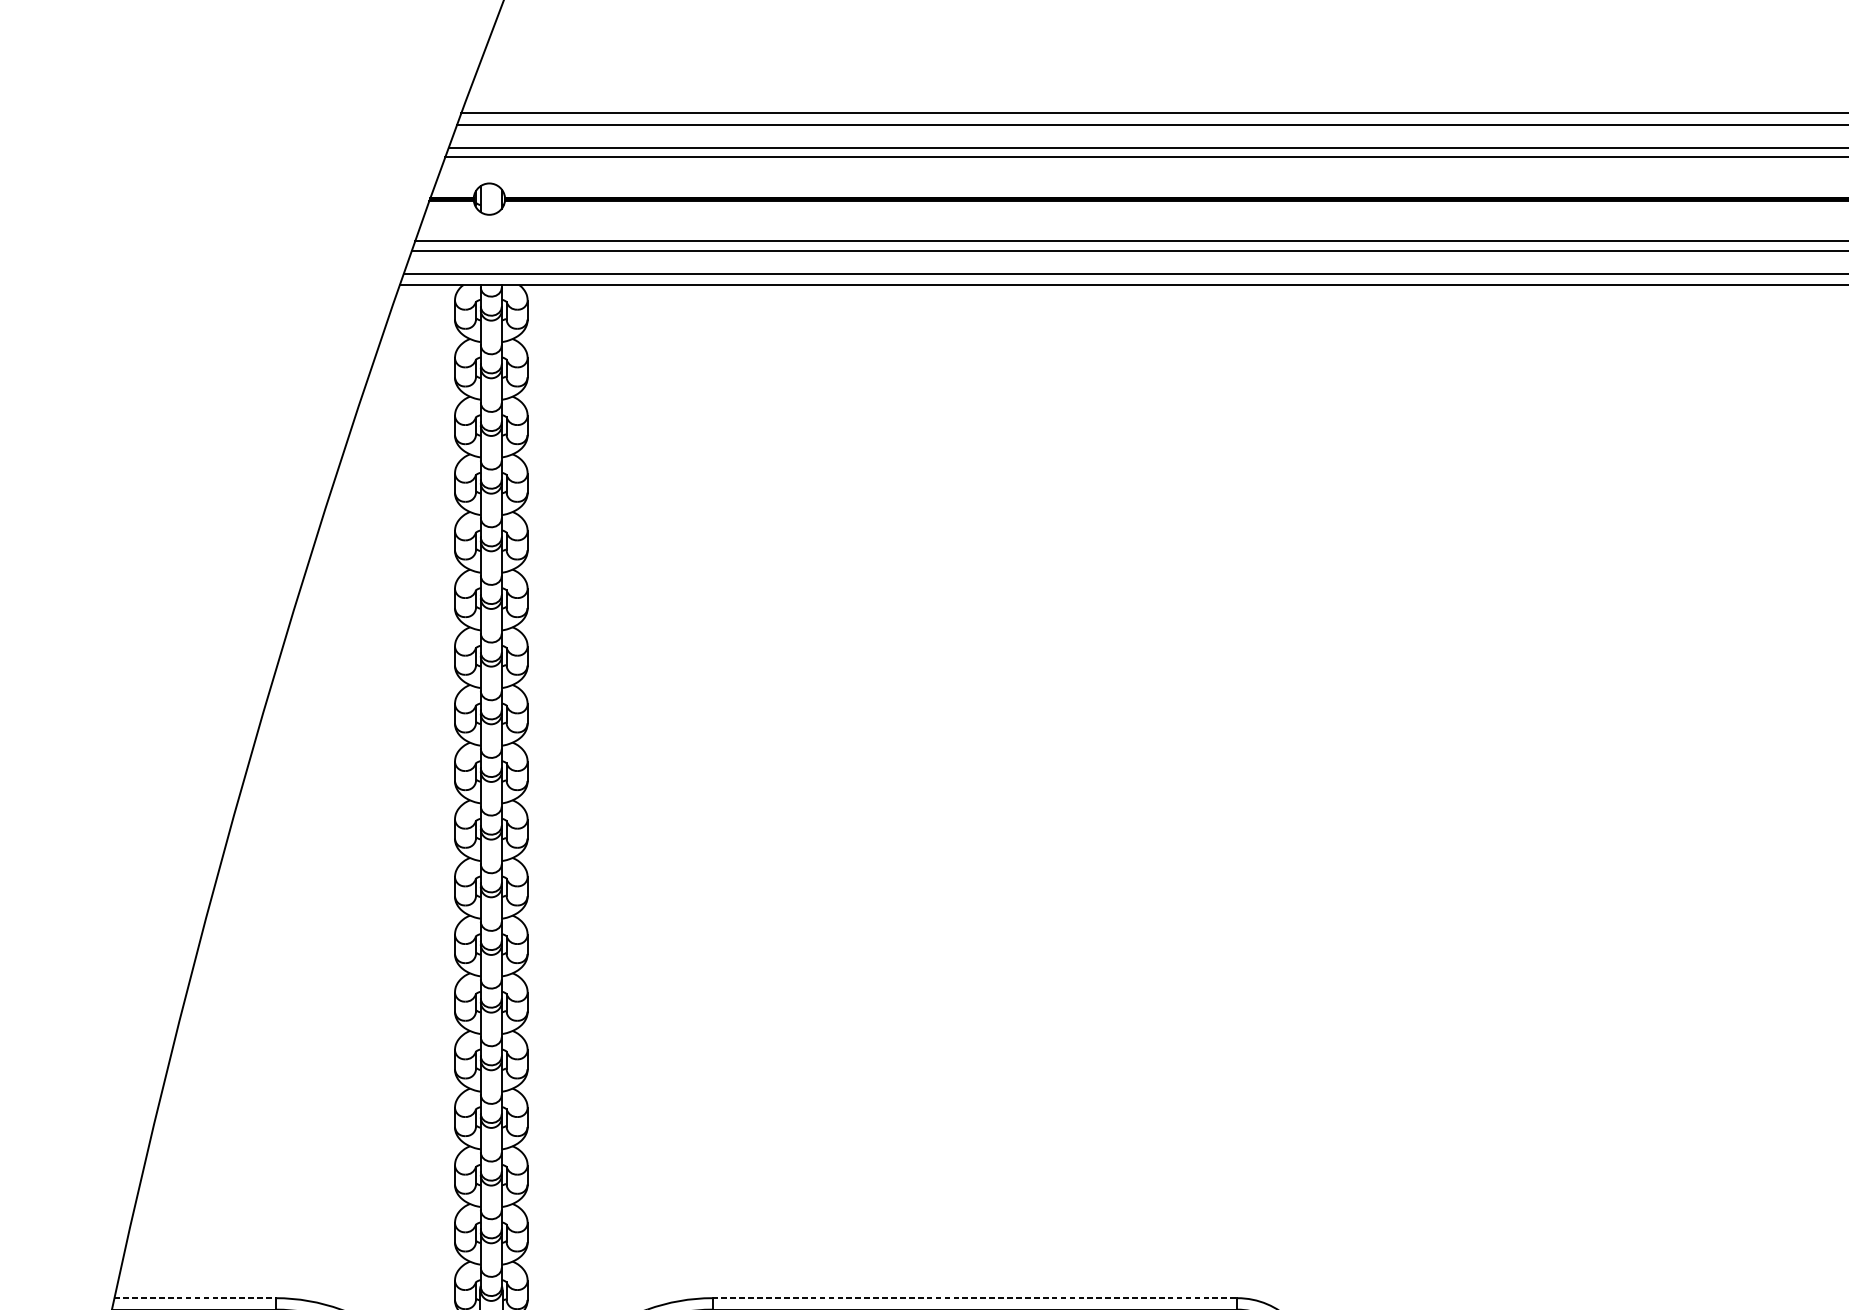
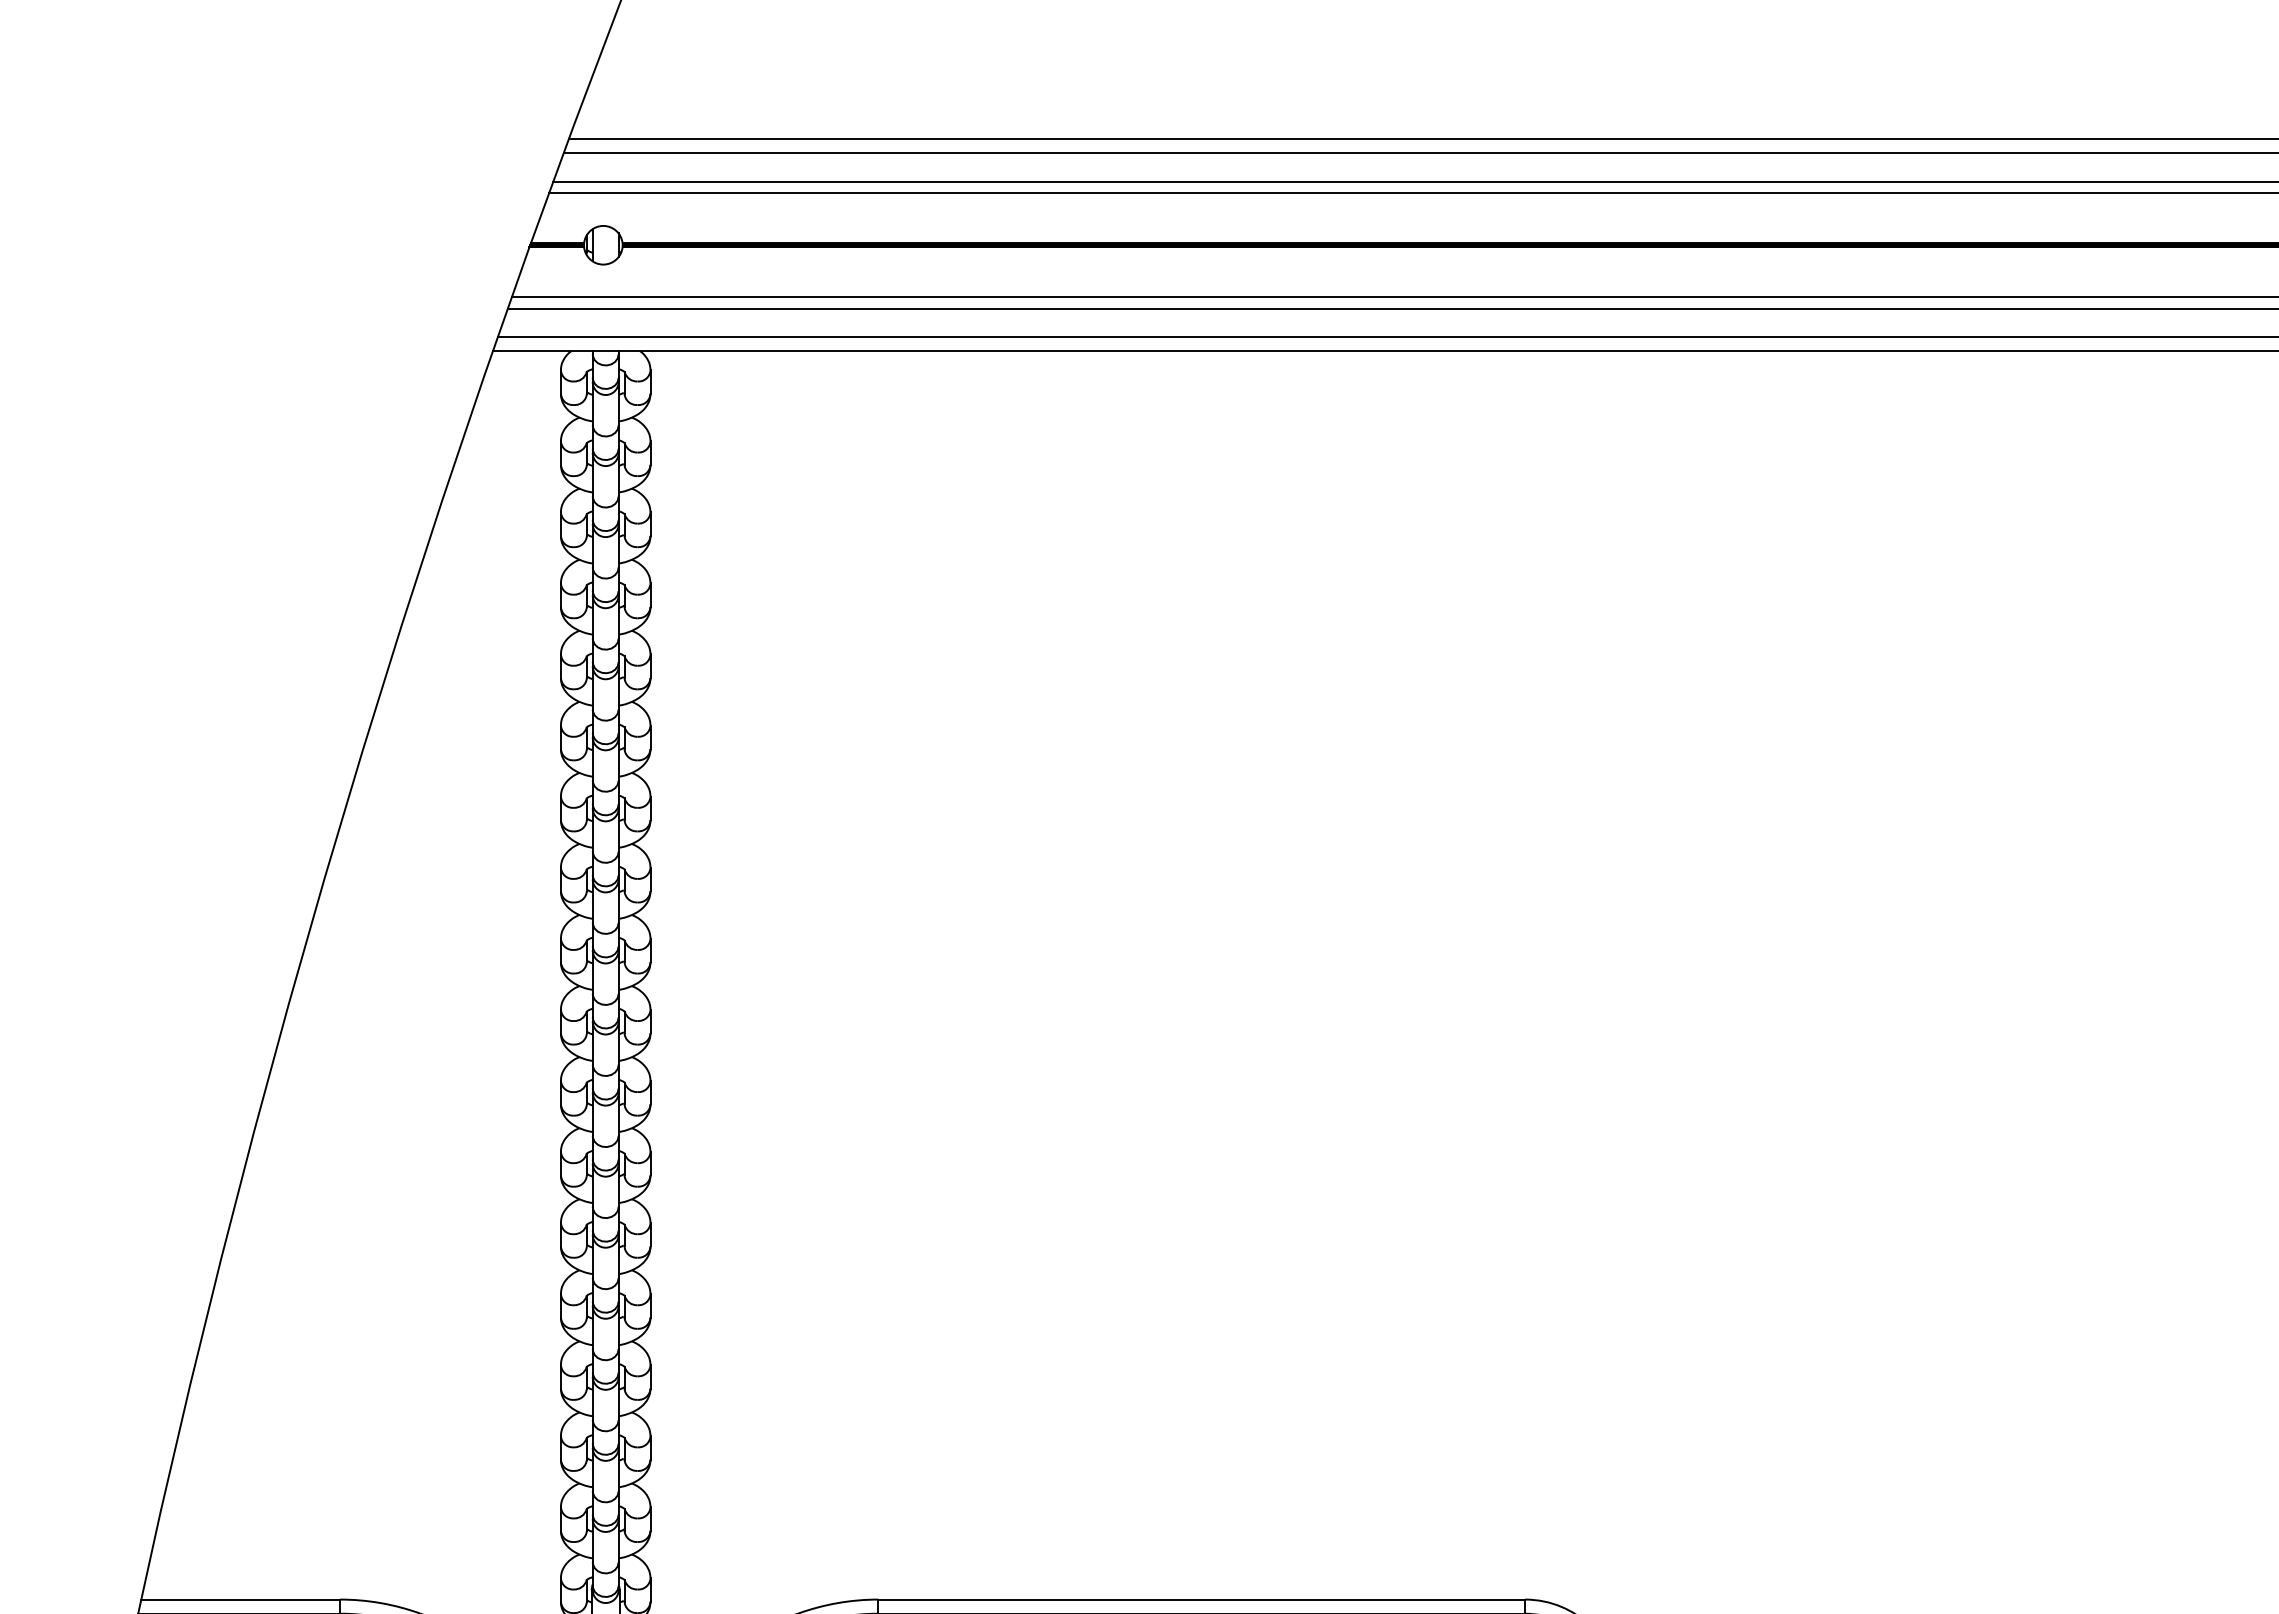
line: (194, 1298) -> (240, 1599), dashed -> solid
line: (975, 1298) -> (1202, 1599), dashed -> solid

